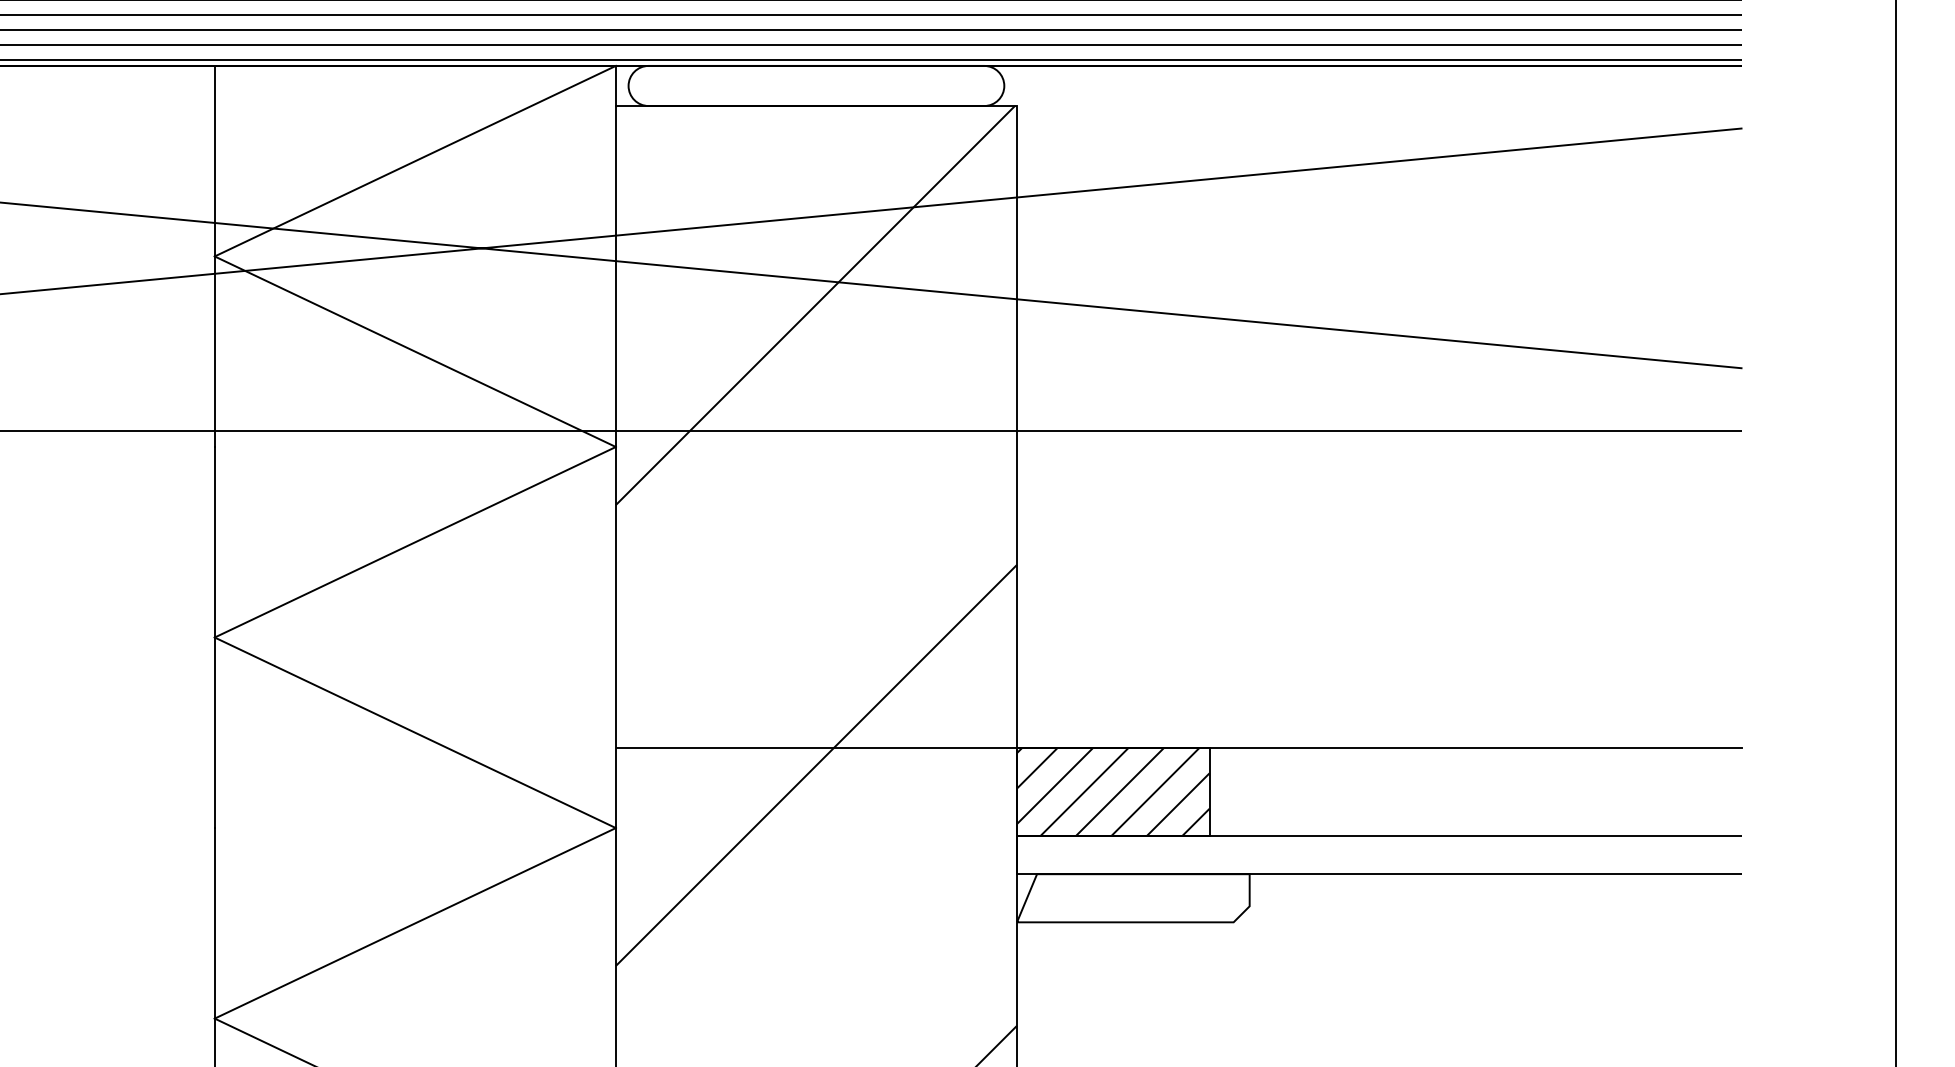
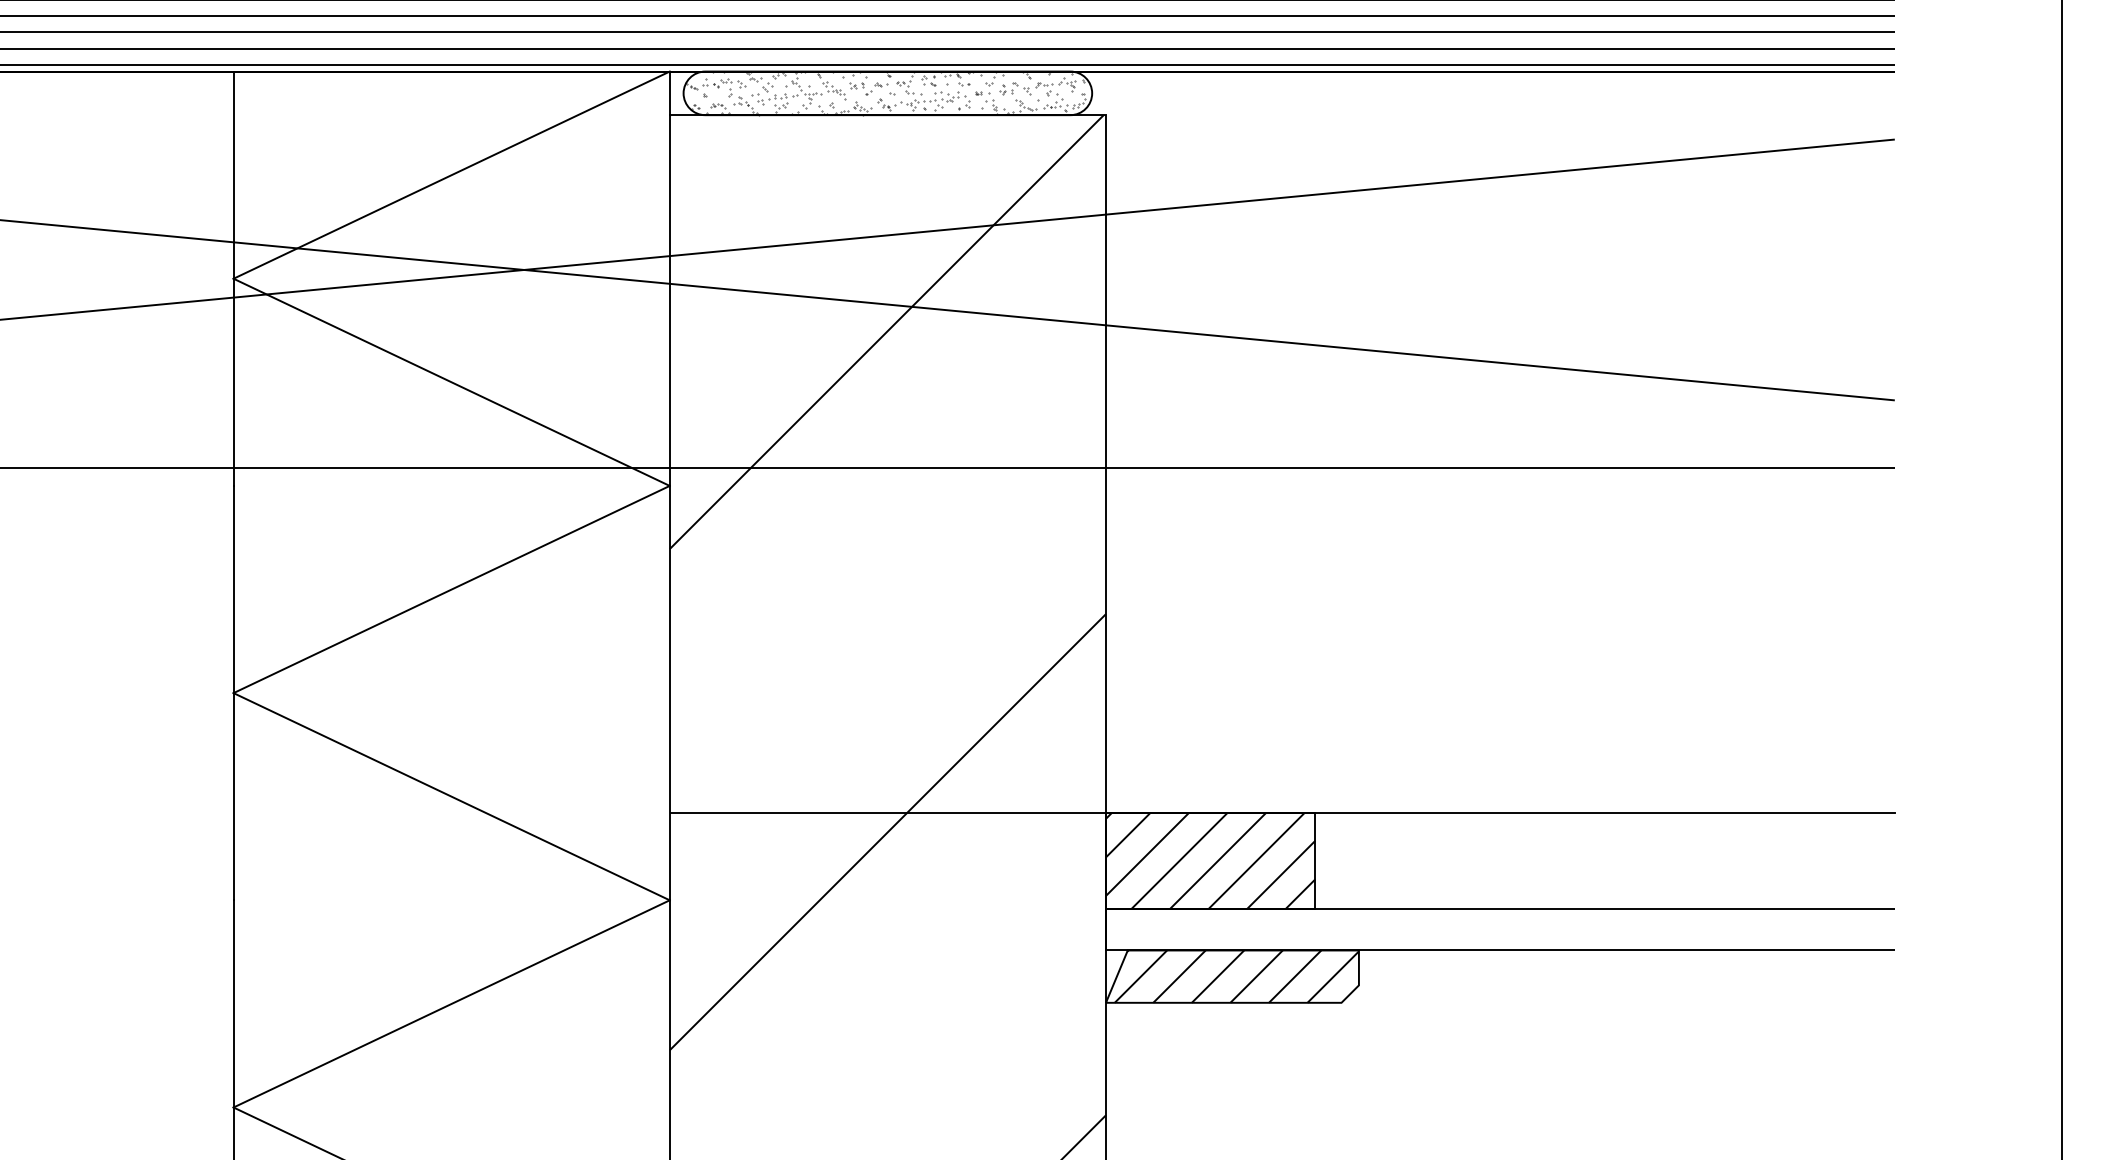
hatch: (814, 85) -> (885, 92), added
hatch: (1137, 898) -> (1236, 976), added

